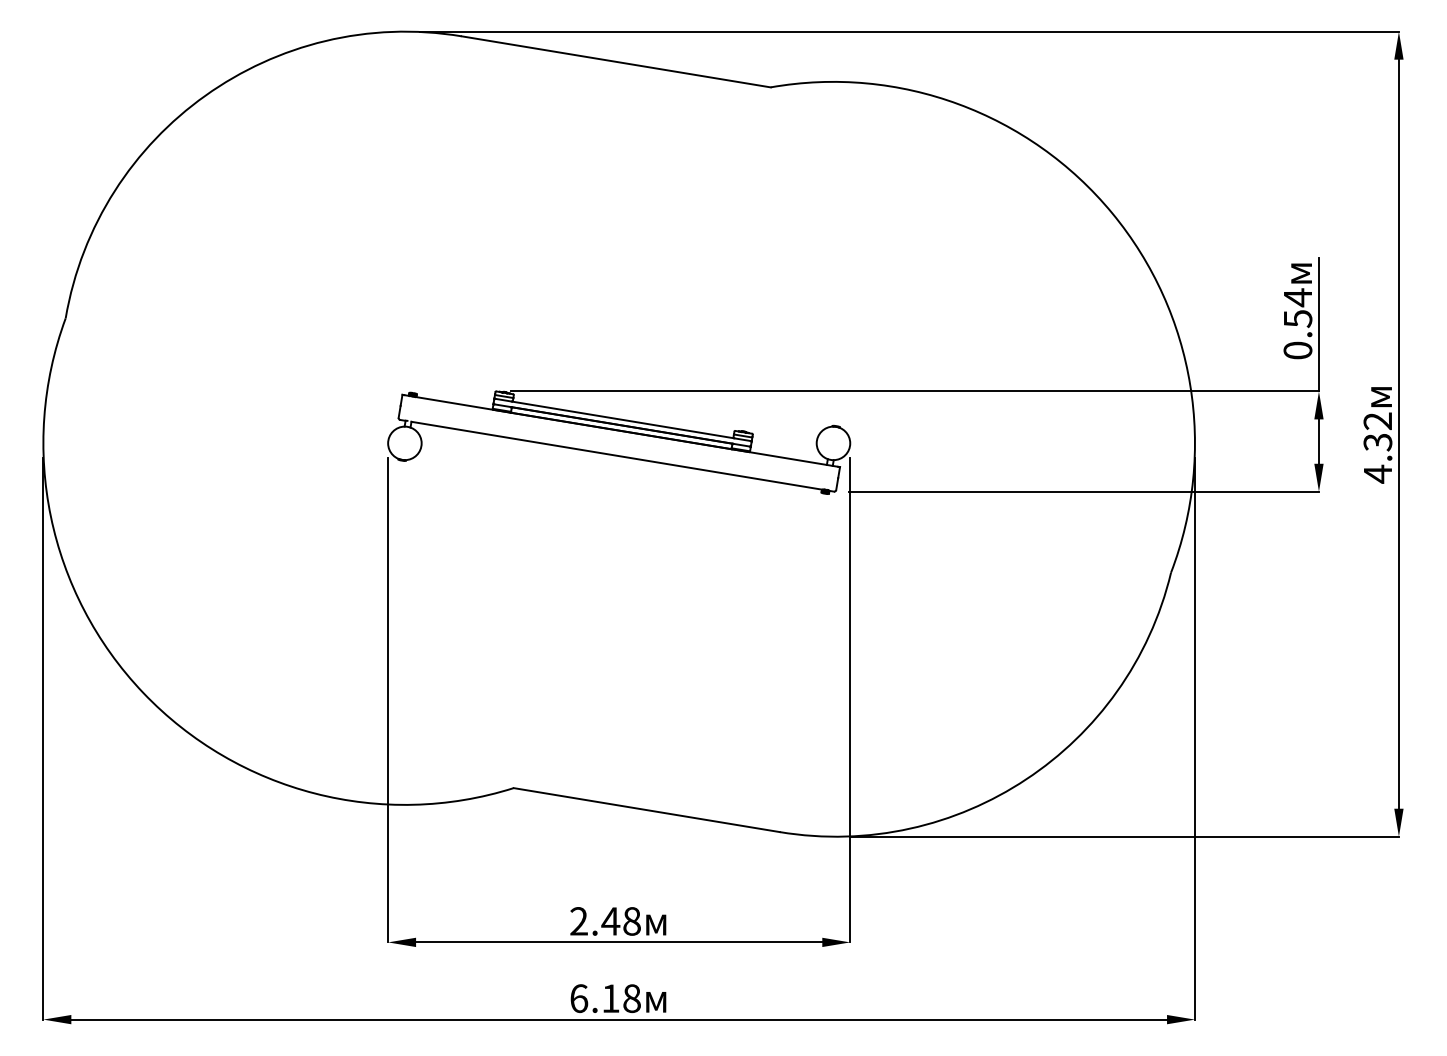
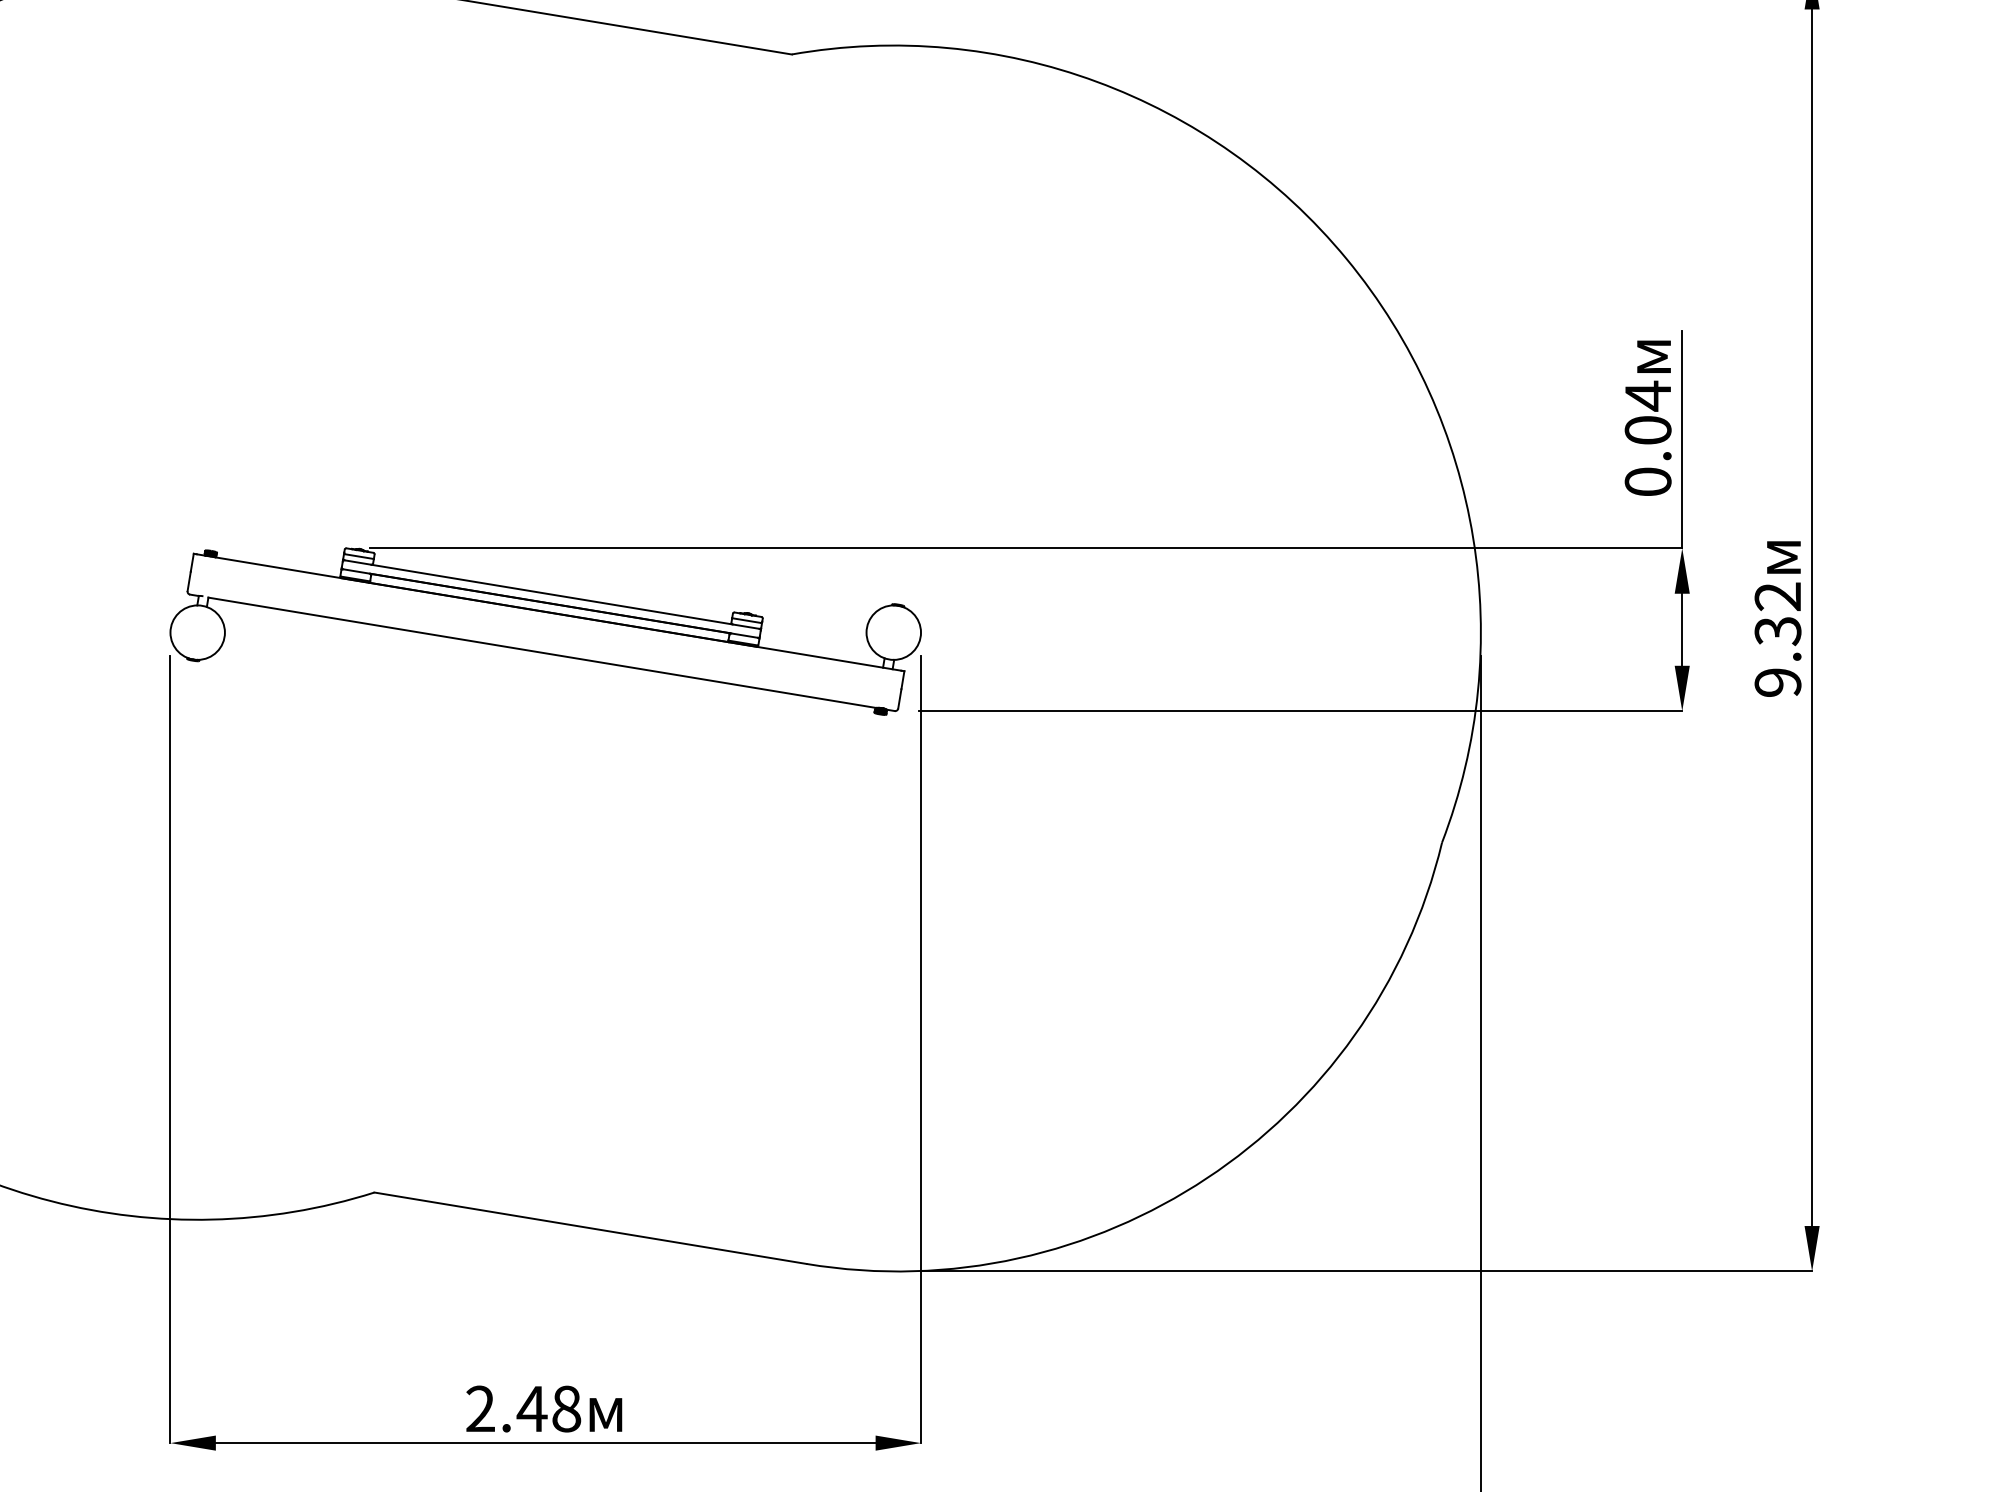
text: (1297, 319) -> (1647, 431), 0.54 -> 0.04
text: (1377, 473) -> (1777, 681), 4.32 -> 9.32

